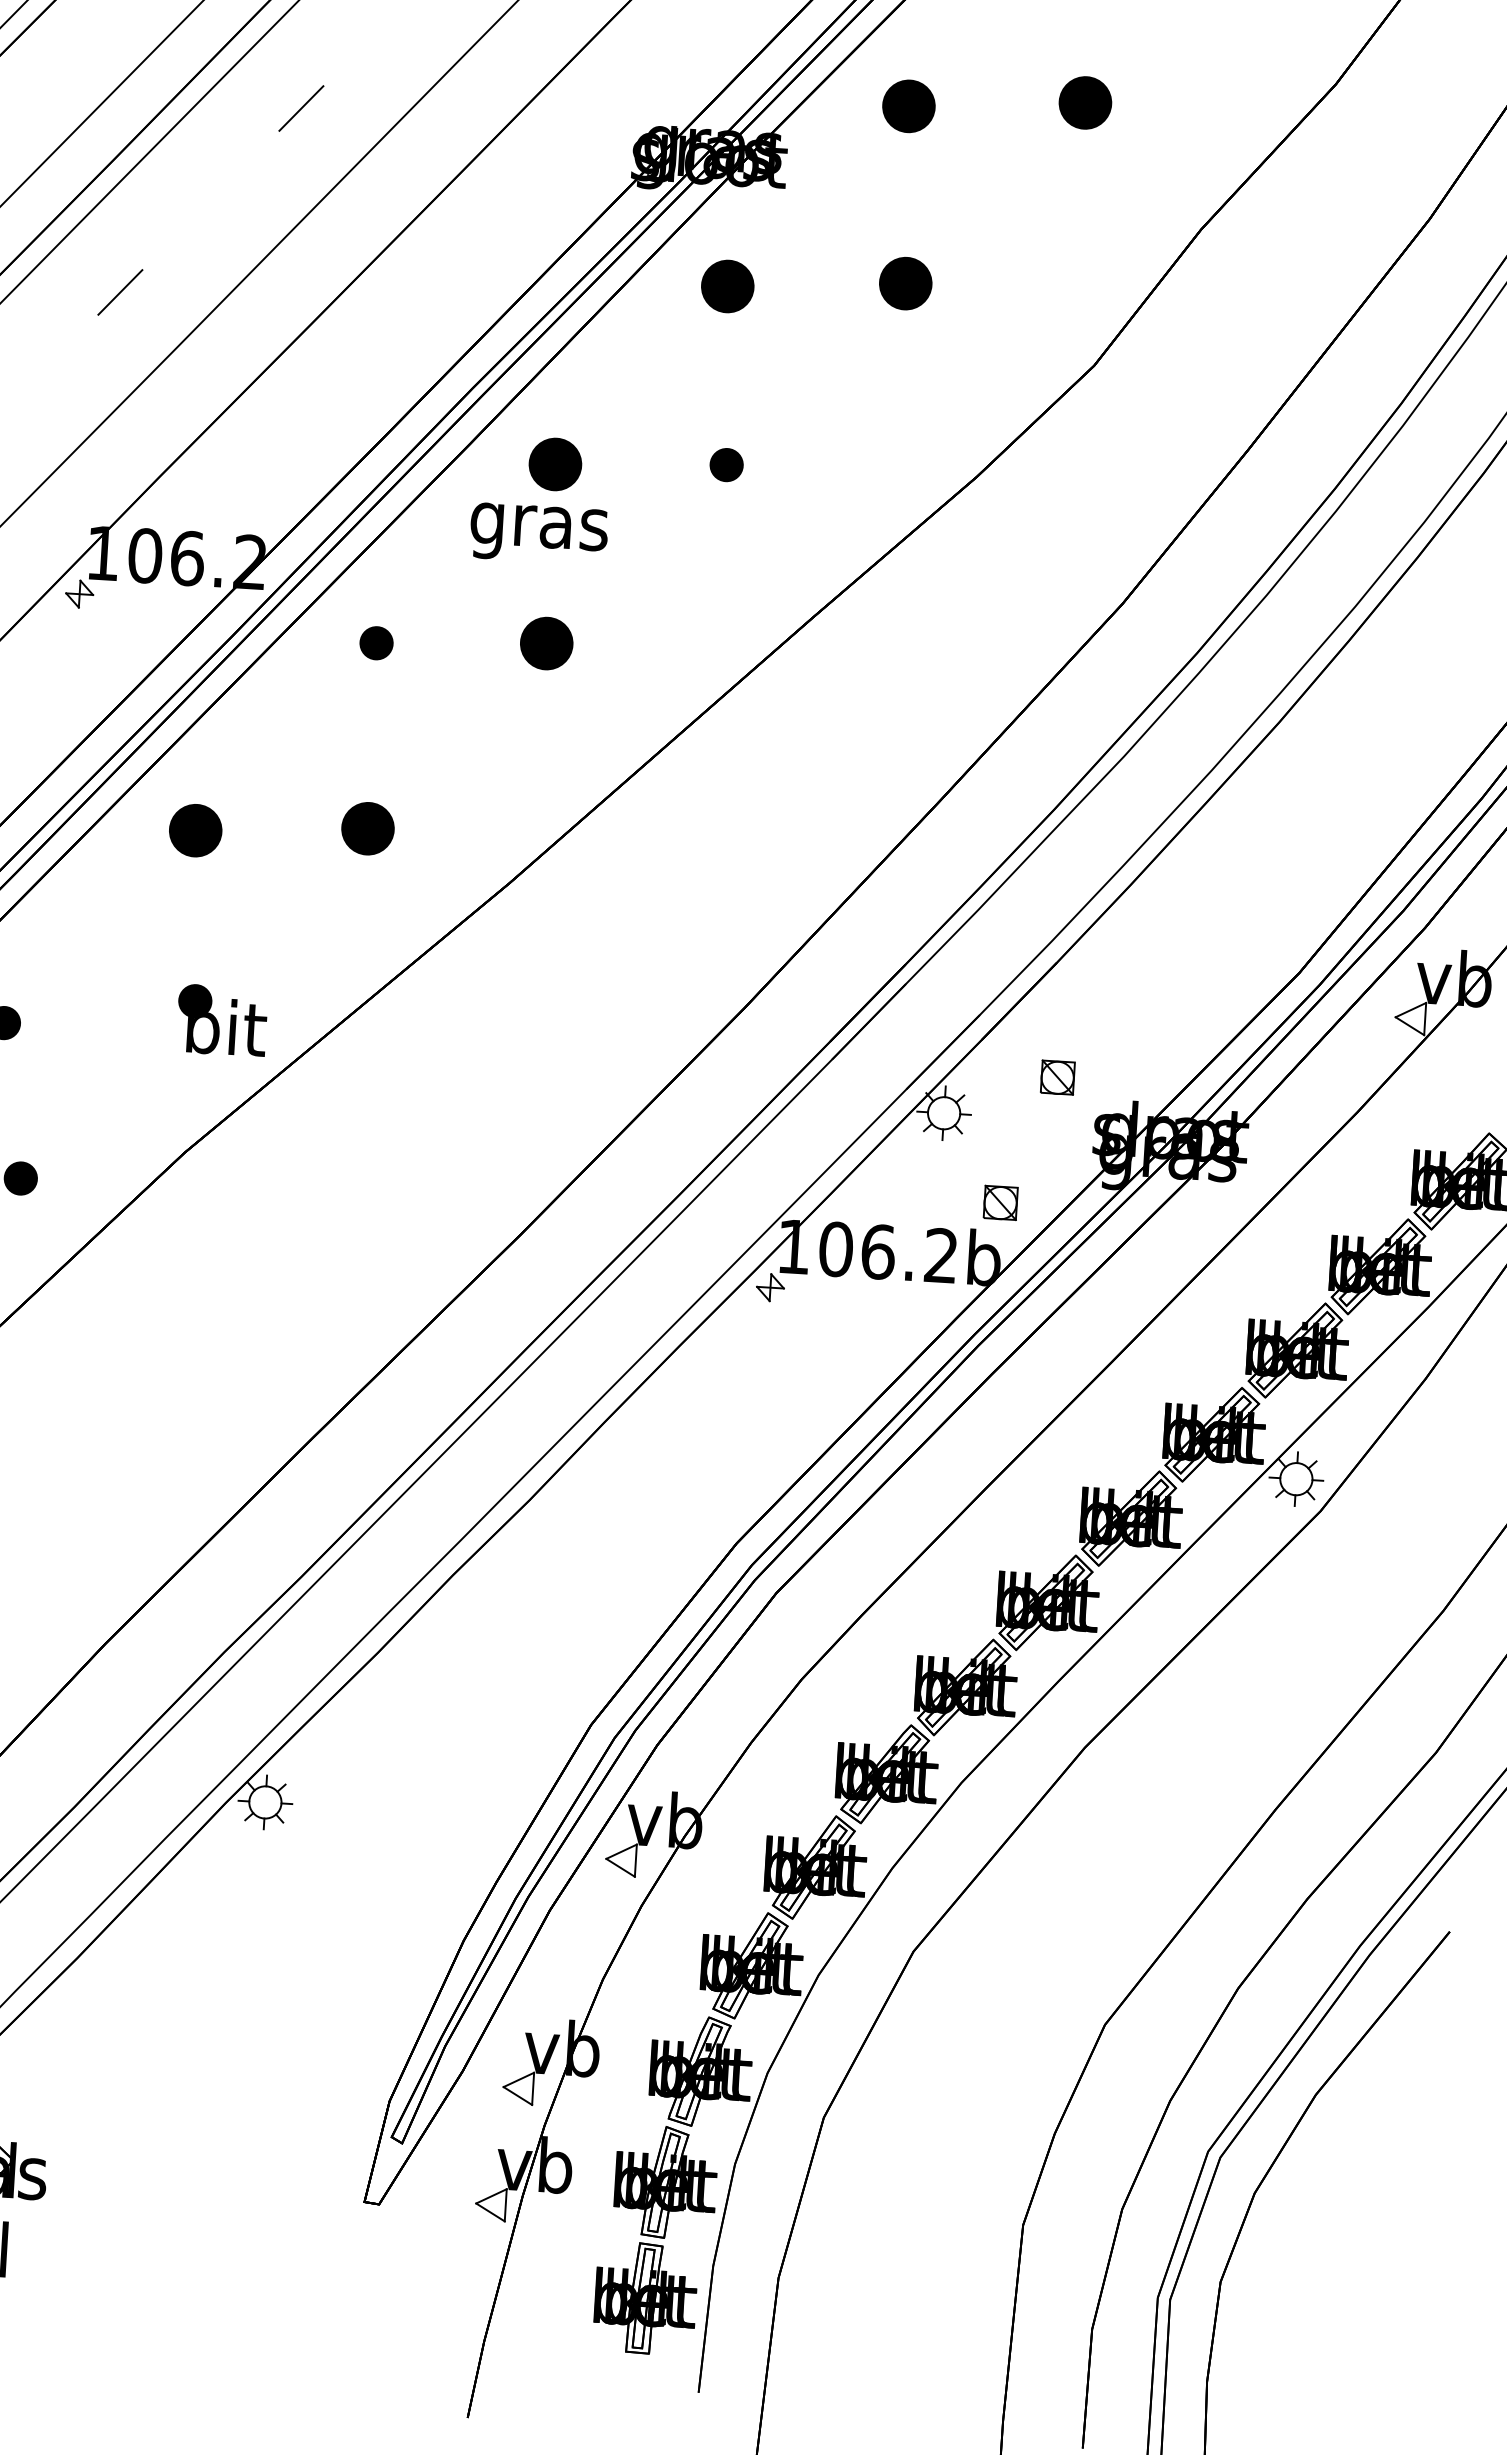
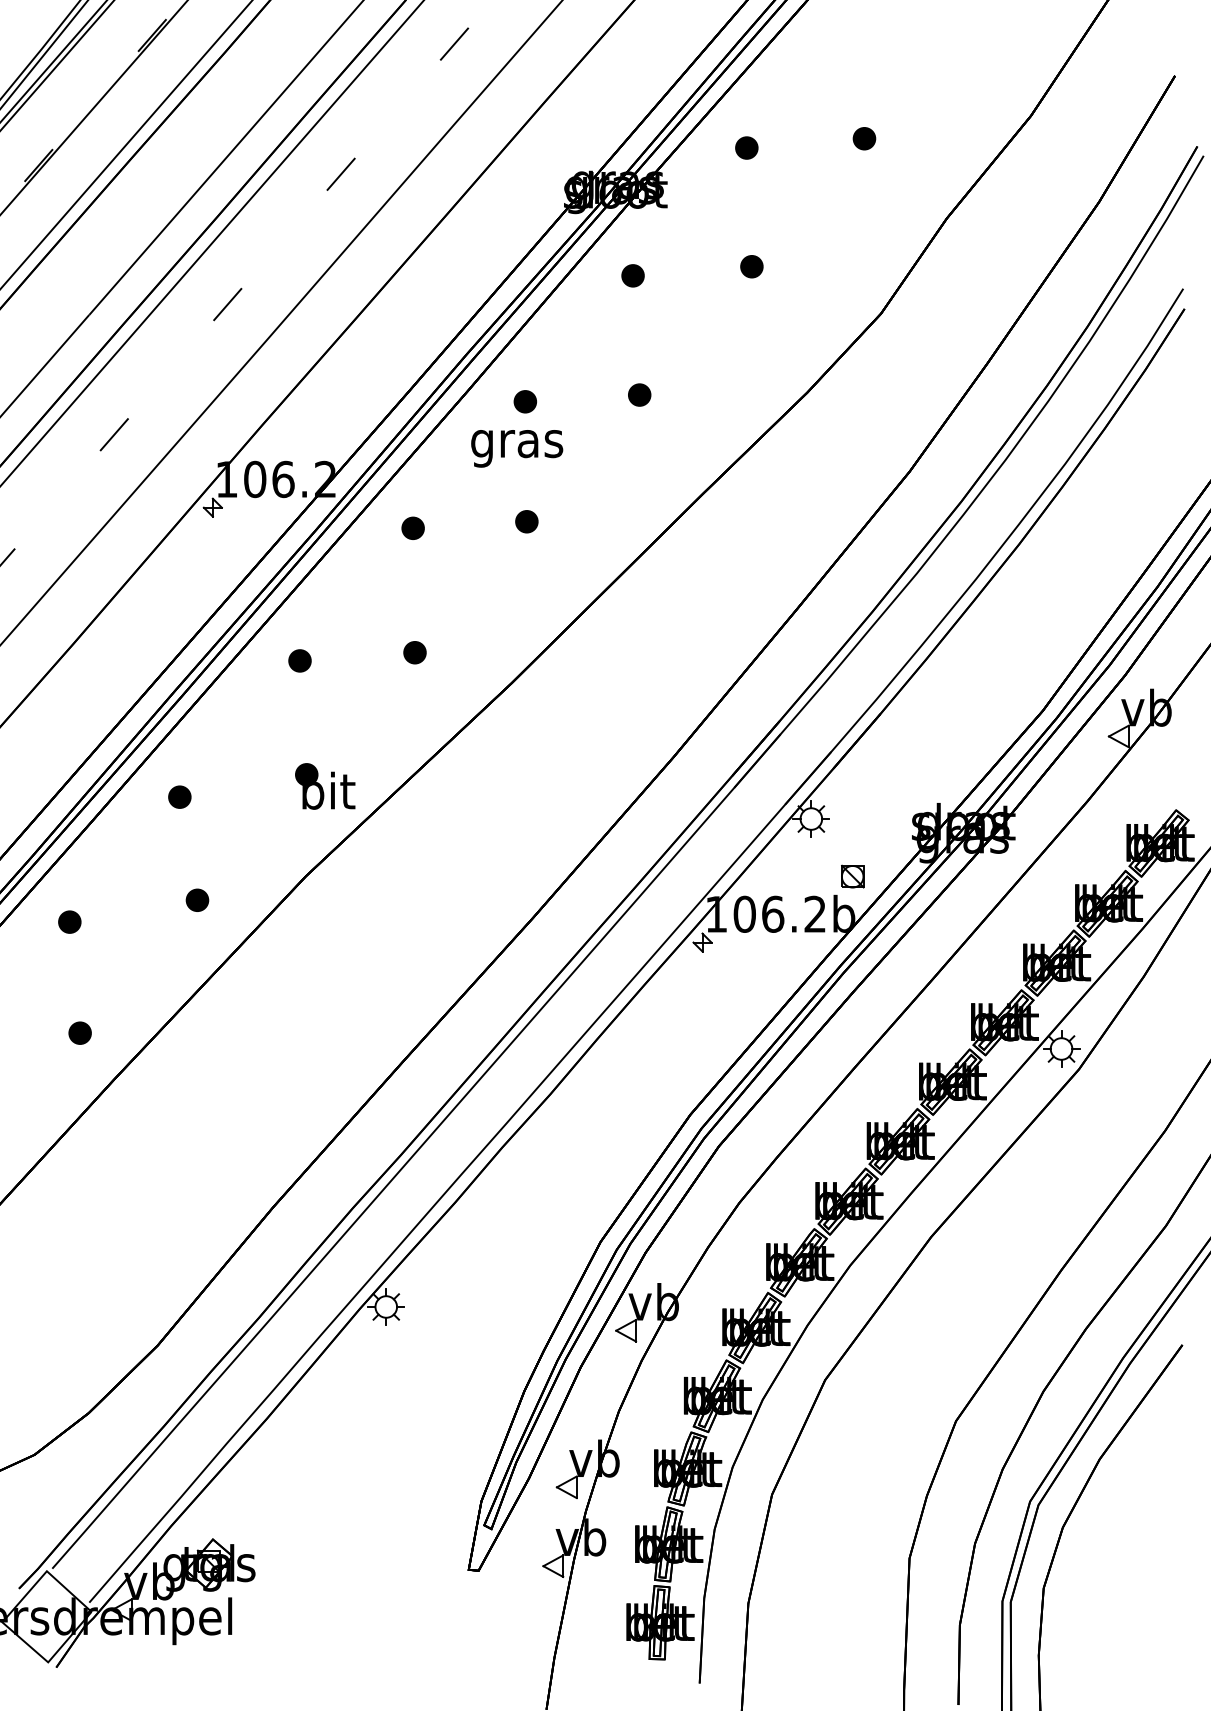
part: (1085, 102) -> (864, 138), size x0.62
part: (908, 105) -> (746, 147), size x0.62
part: (905, 283) -> (751, 266), size x0.62
part: (726, 286) -> (632, 275), size x0.62
part: (555, 464) -> (525, 401), size x0.62
part: (546, 643) -> (526, 521), size x0.62
part: (367, 828) -> (414, 652), size x0.62
part: (194, 830) -> (299, 660), size x0.62
part: (1057, 1077) -> (885, 790), removed

